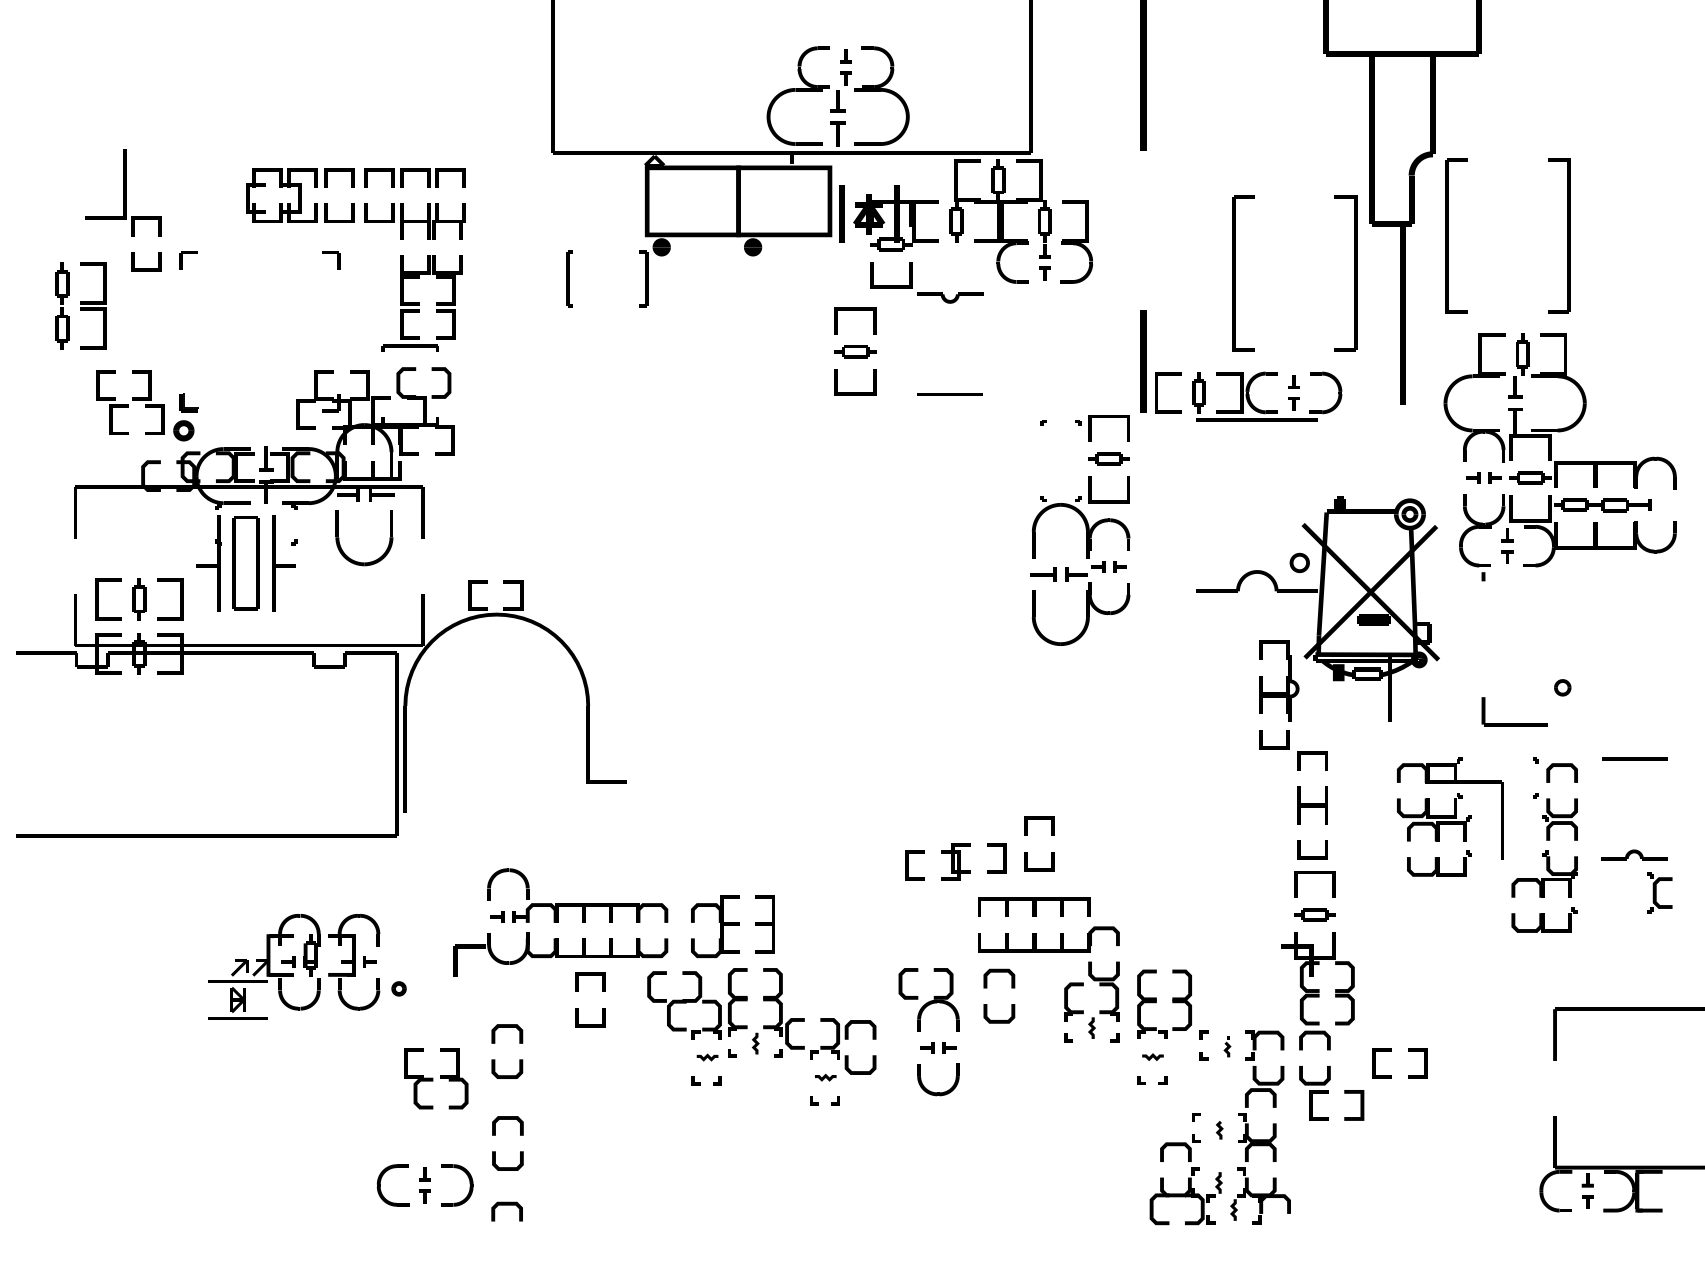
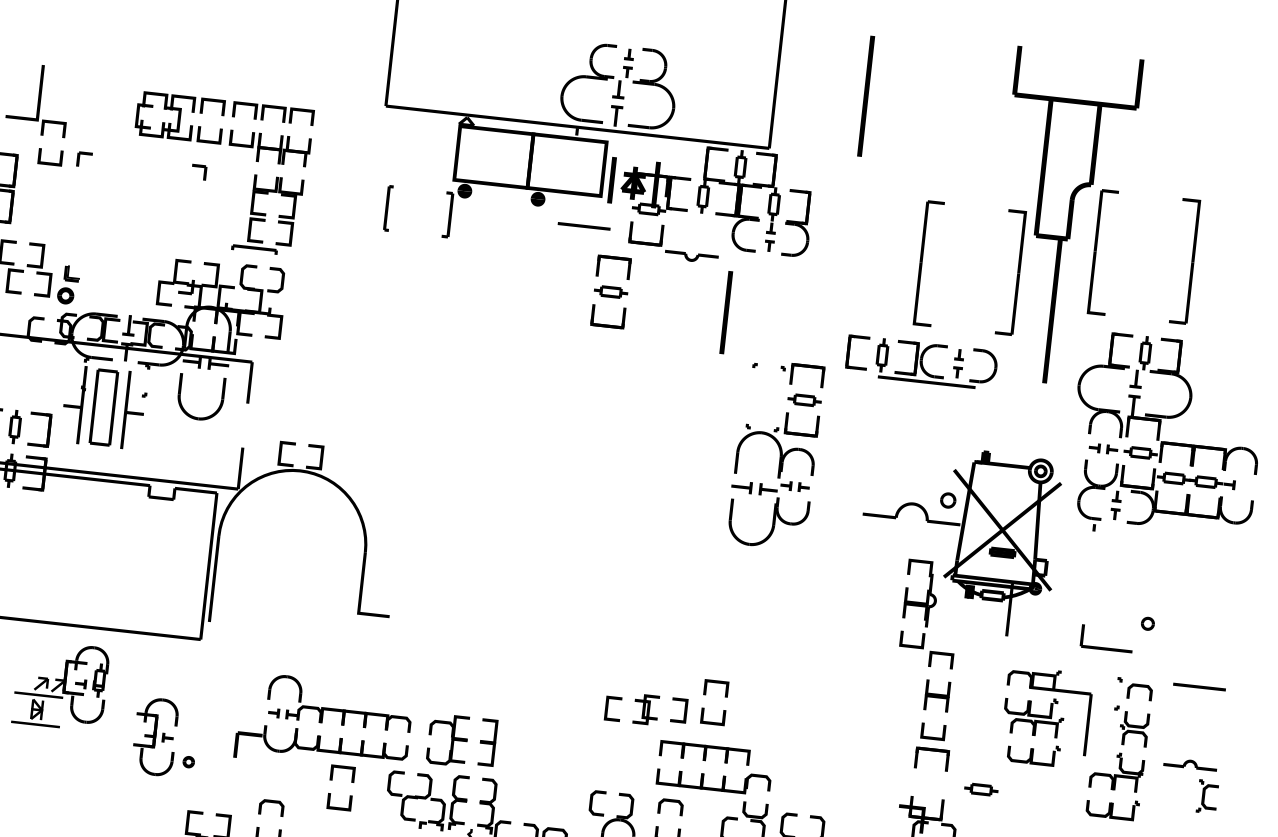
line: (1143, 361) -> (726, 312), moved
line: (949, 394) -> (584, 226), moved
part: (1314, 914) -> (981, 789), moved
part: (264, 966) -> (61, 685), moved

